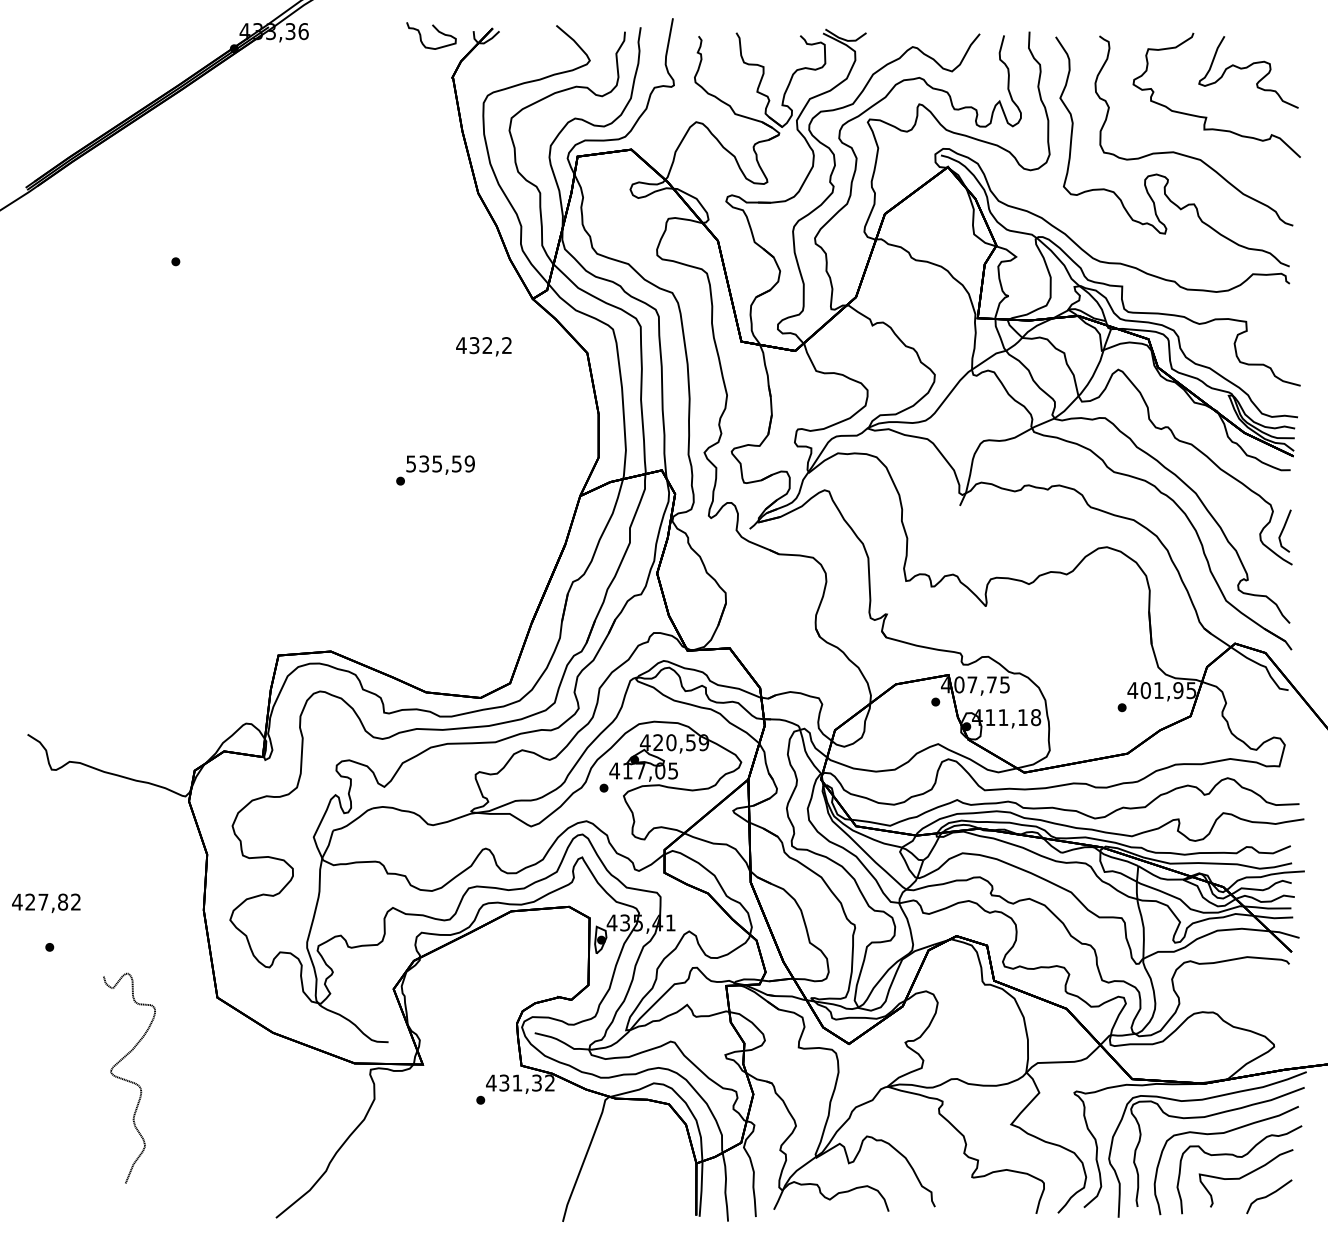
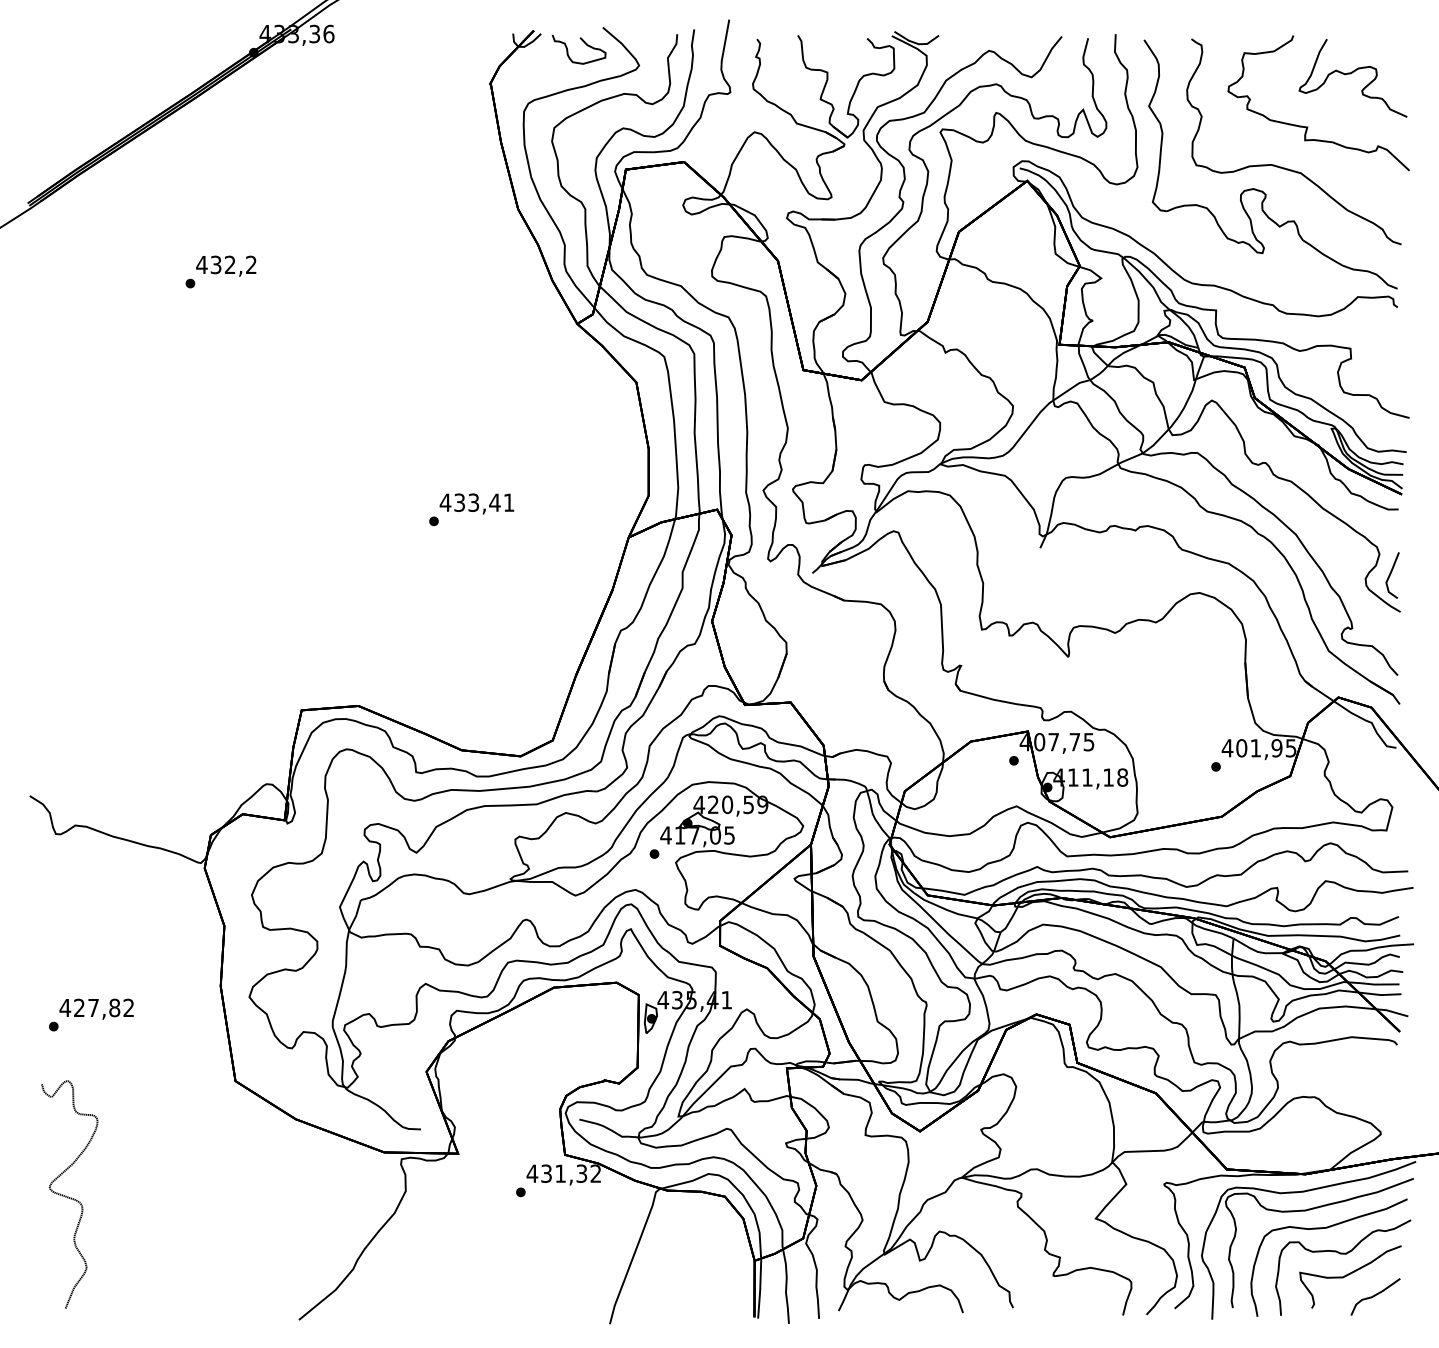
curve: (436, 30) -> (584, 43), moved
text: (483, 346) -> (225, 265), moved
text: (439, 463) -> (476, 502), 535,59 -> 433,41
text: (46, 902) -> (96, 1008), moved
curve: (129, 1080) -> (69, 1196), moved

